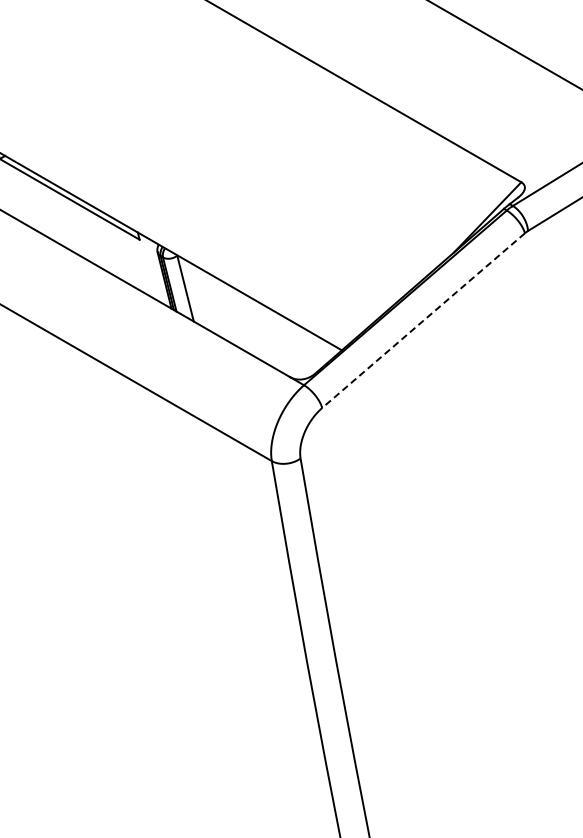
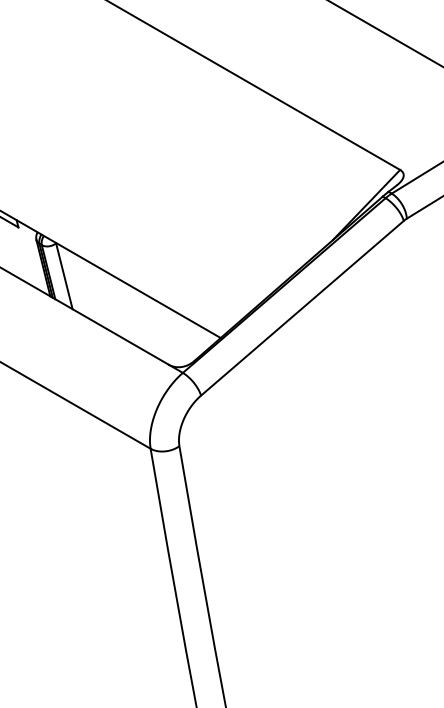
line: (423, 320) -> (302, 308), dashed -> solid

